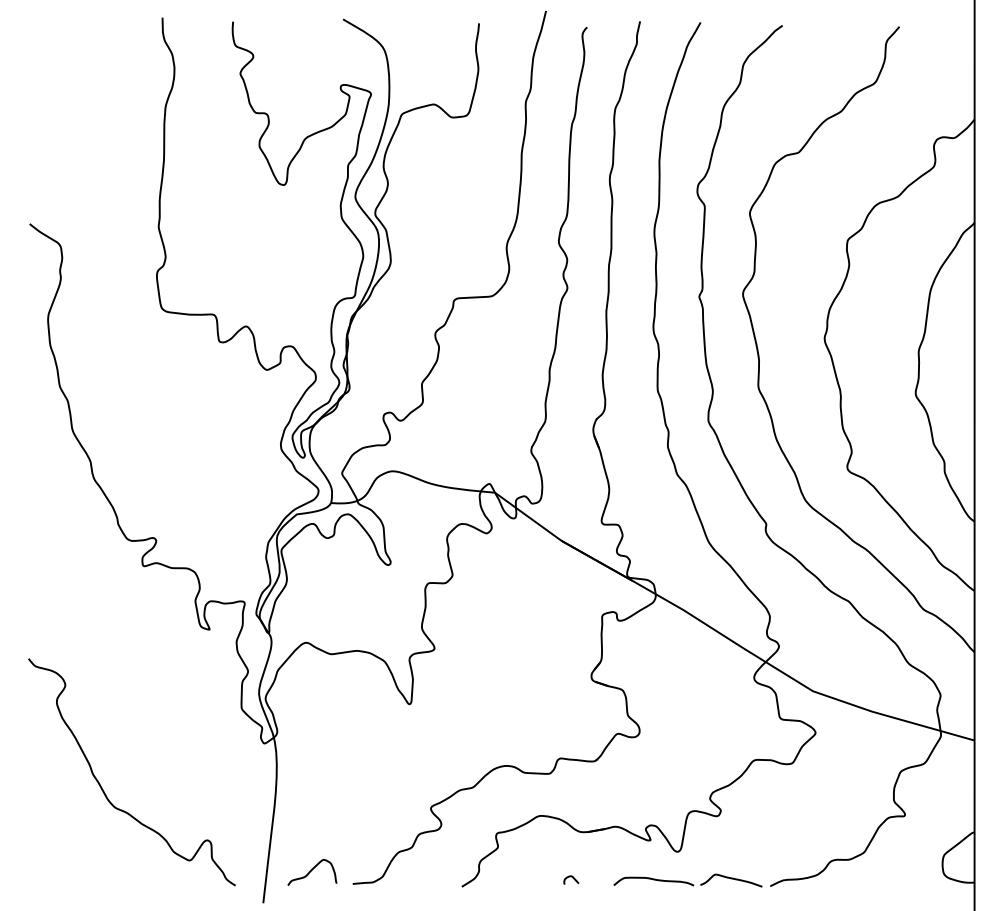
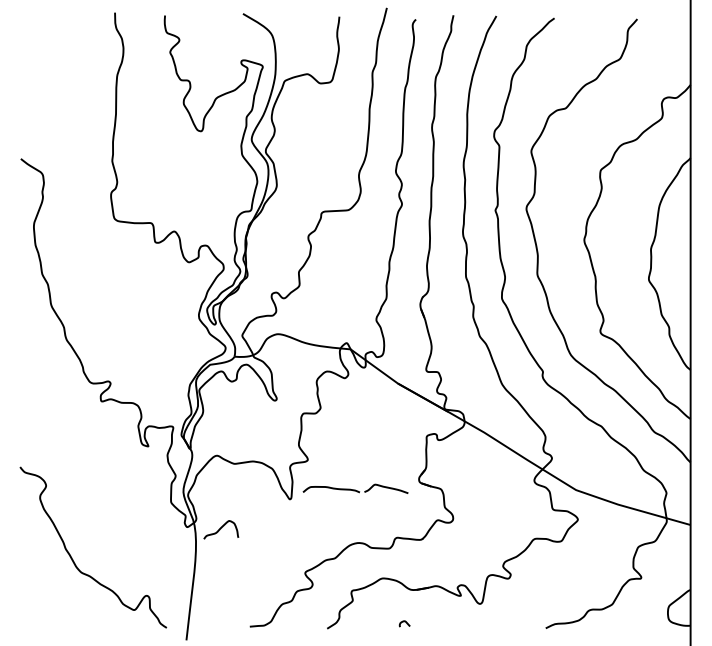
curve: (311, 871) -> (220, 529), moved
part: (687, 880) -> (355, 488), moved

